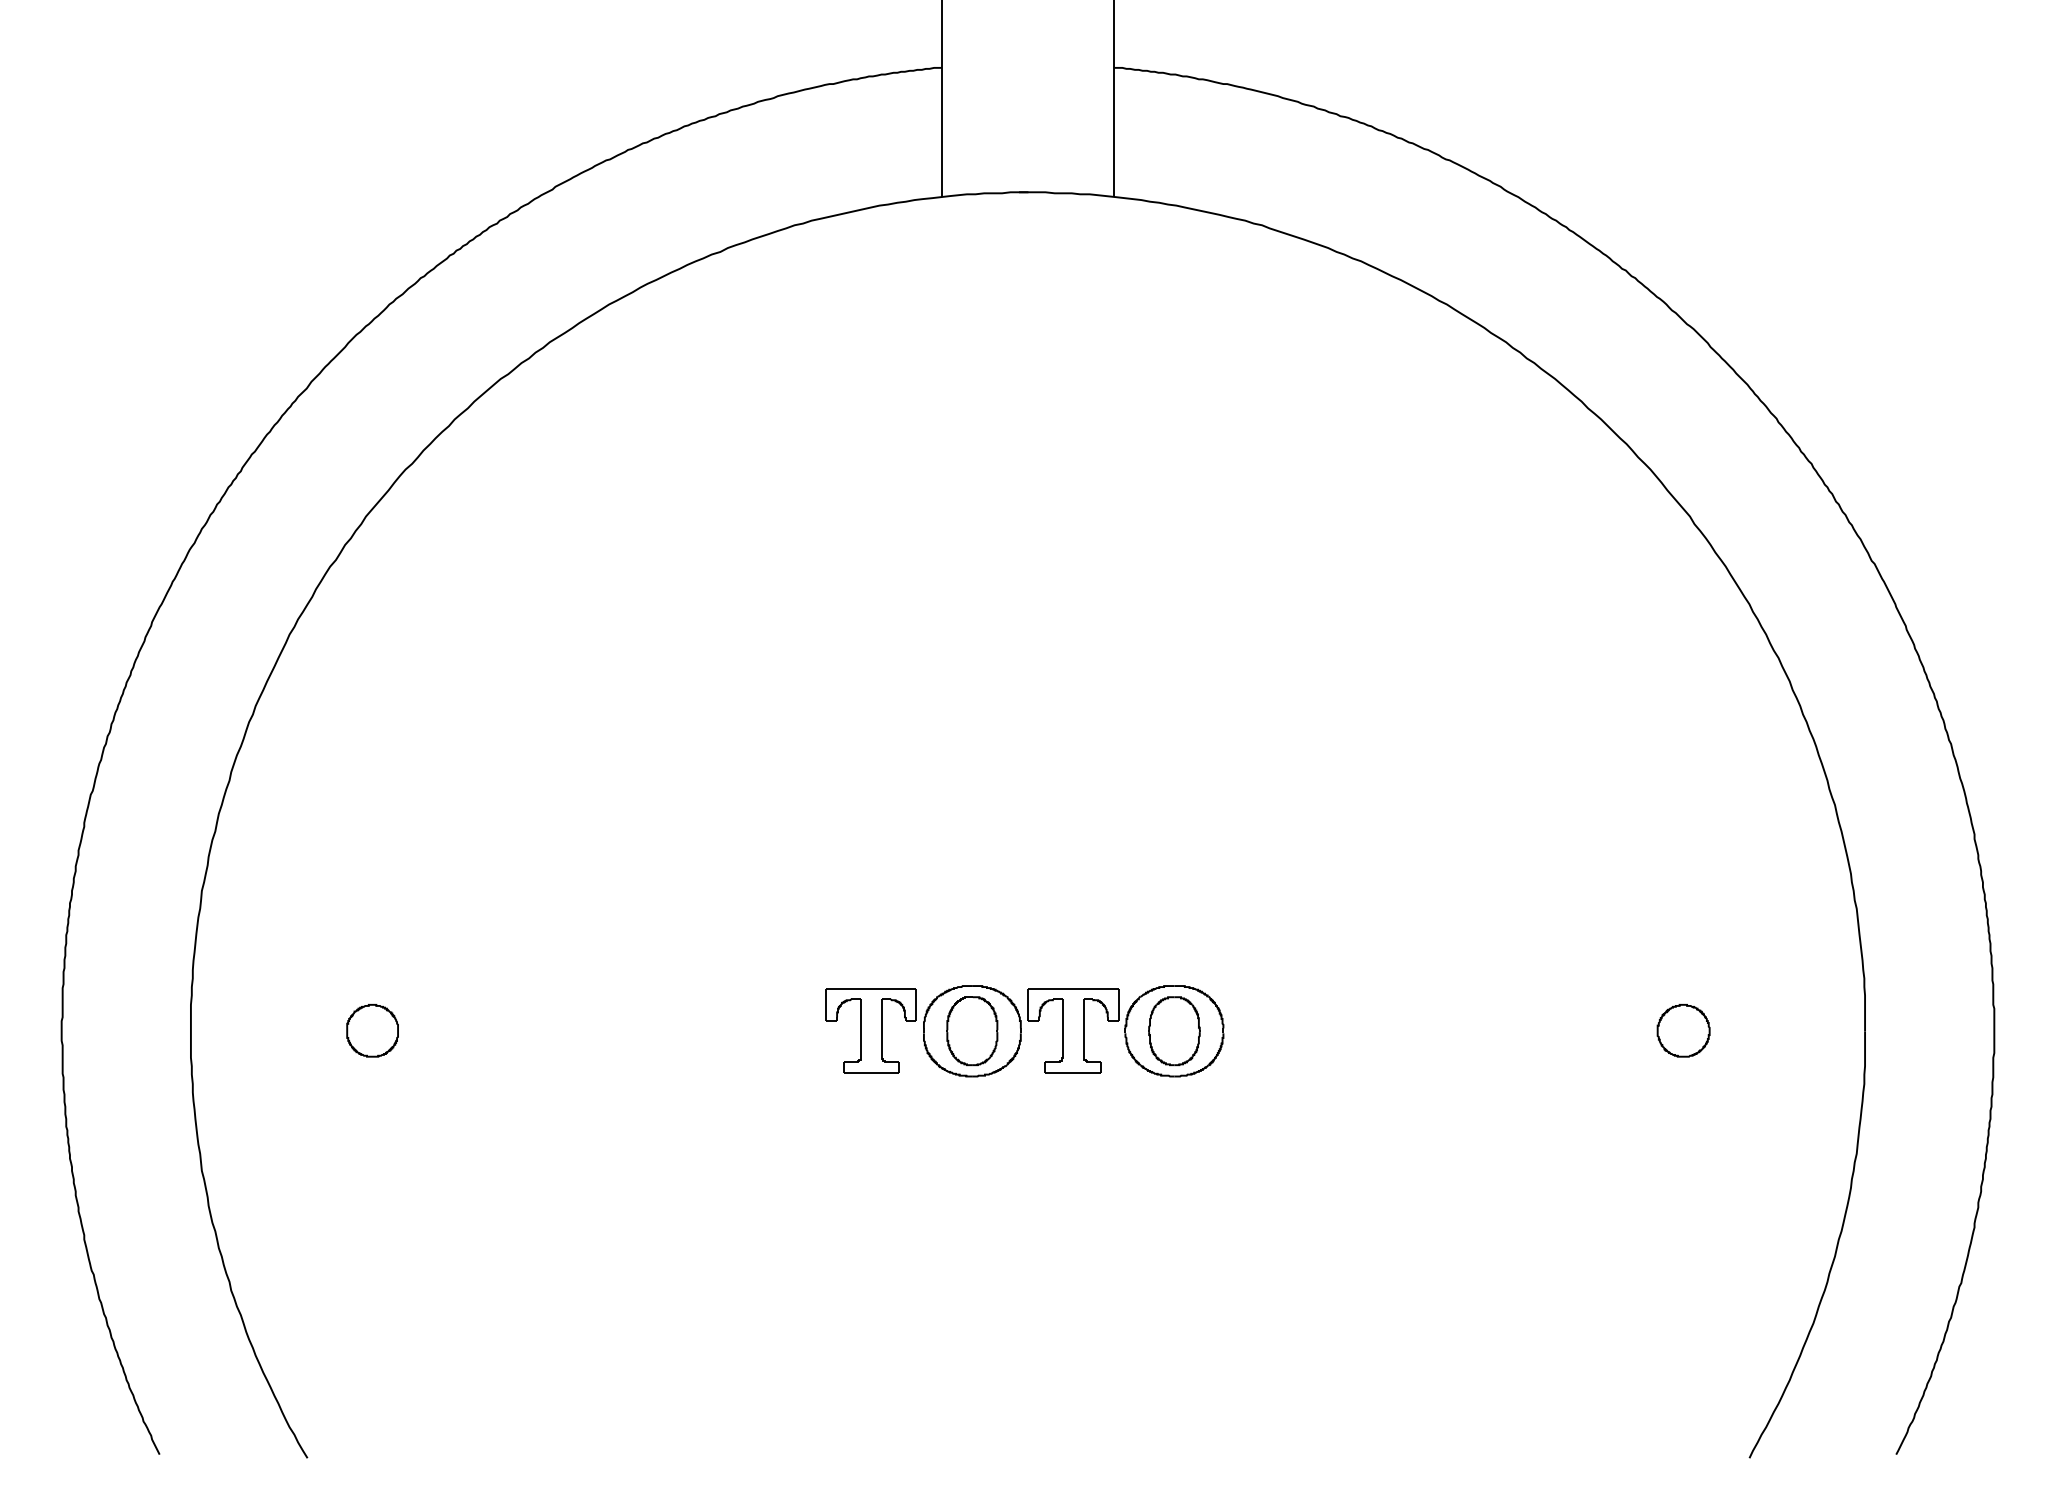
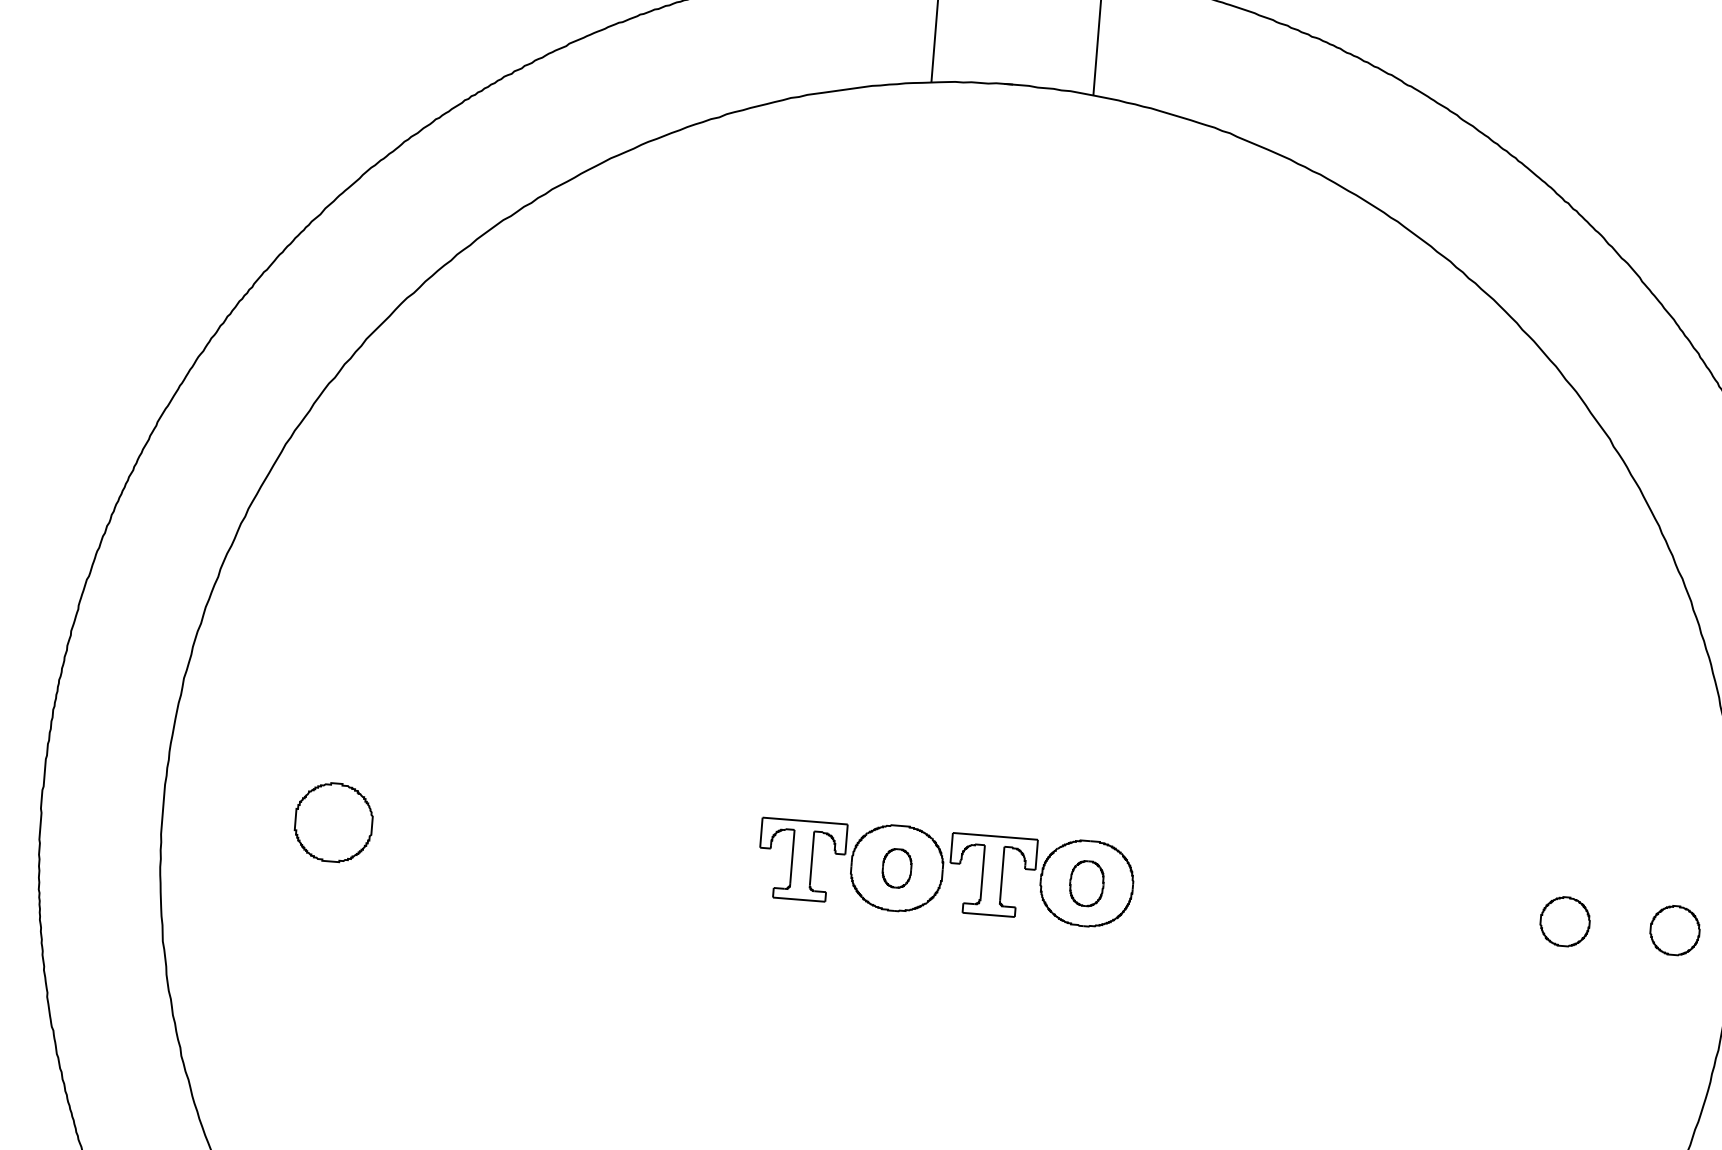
part: (372, 1030) -> (333, 822), size x1.6
part: (1800, 1030) -> (1674, 930), added
part: (972, 1031) -> (897, 868), size x0.6
part: (1174, 1031) -> (1086, 883), size x0.7

